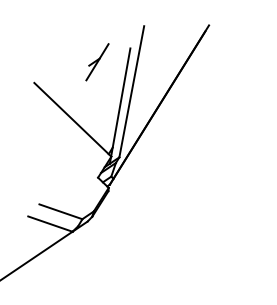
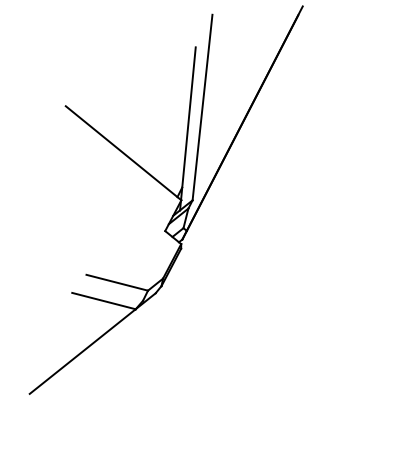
part: (97, 61) -> (151, 69), removed

